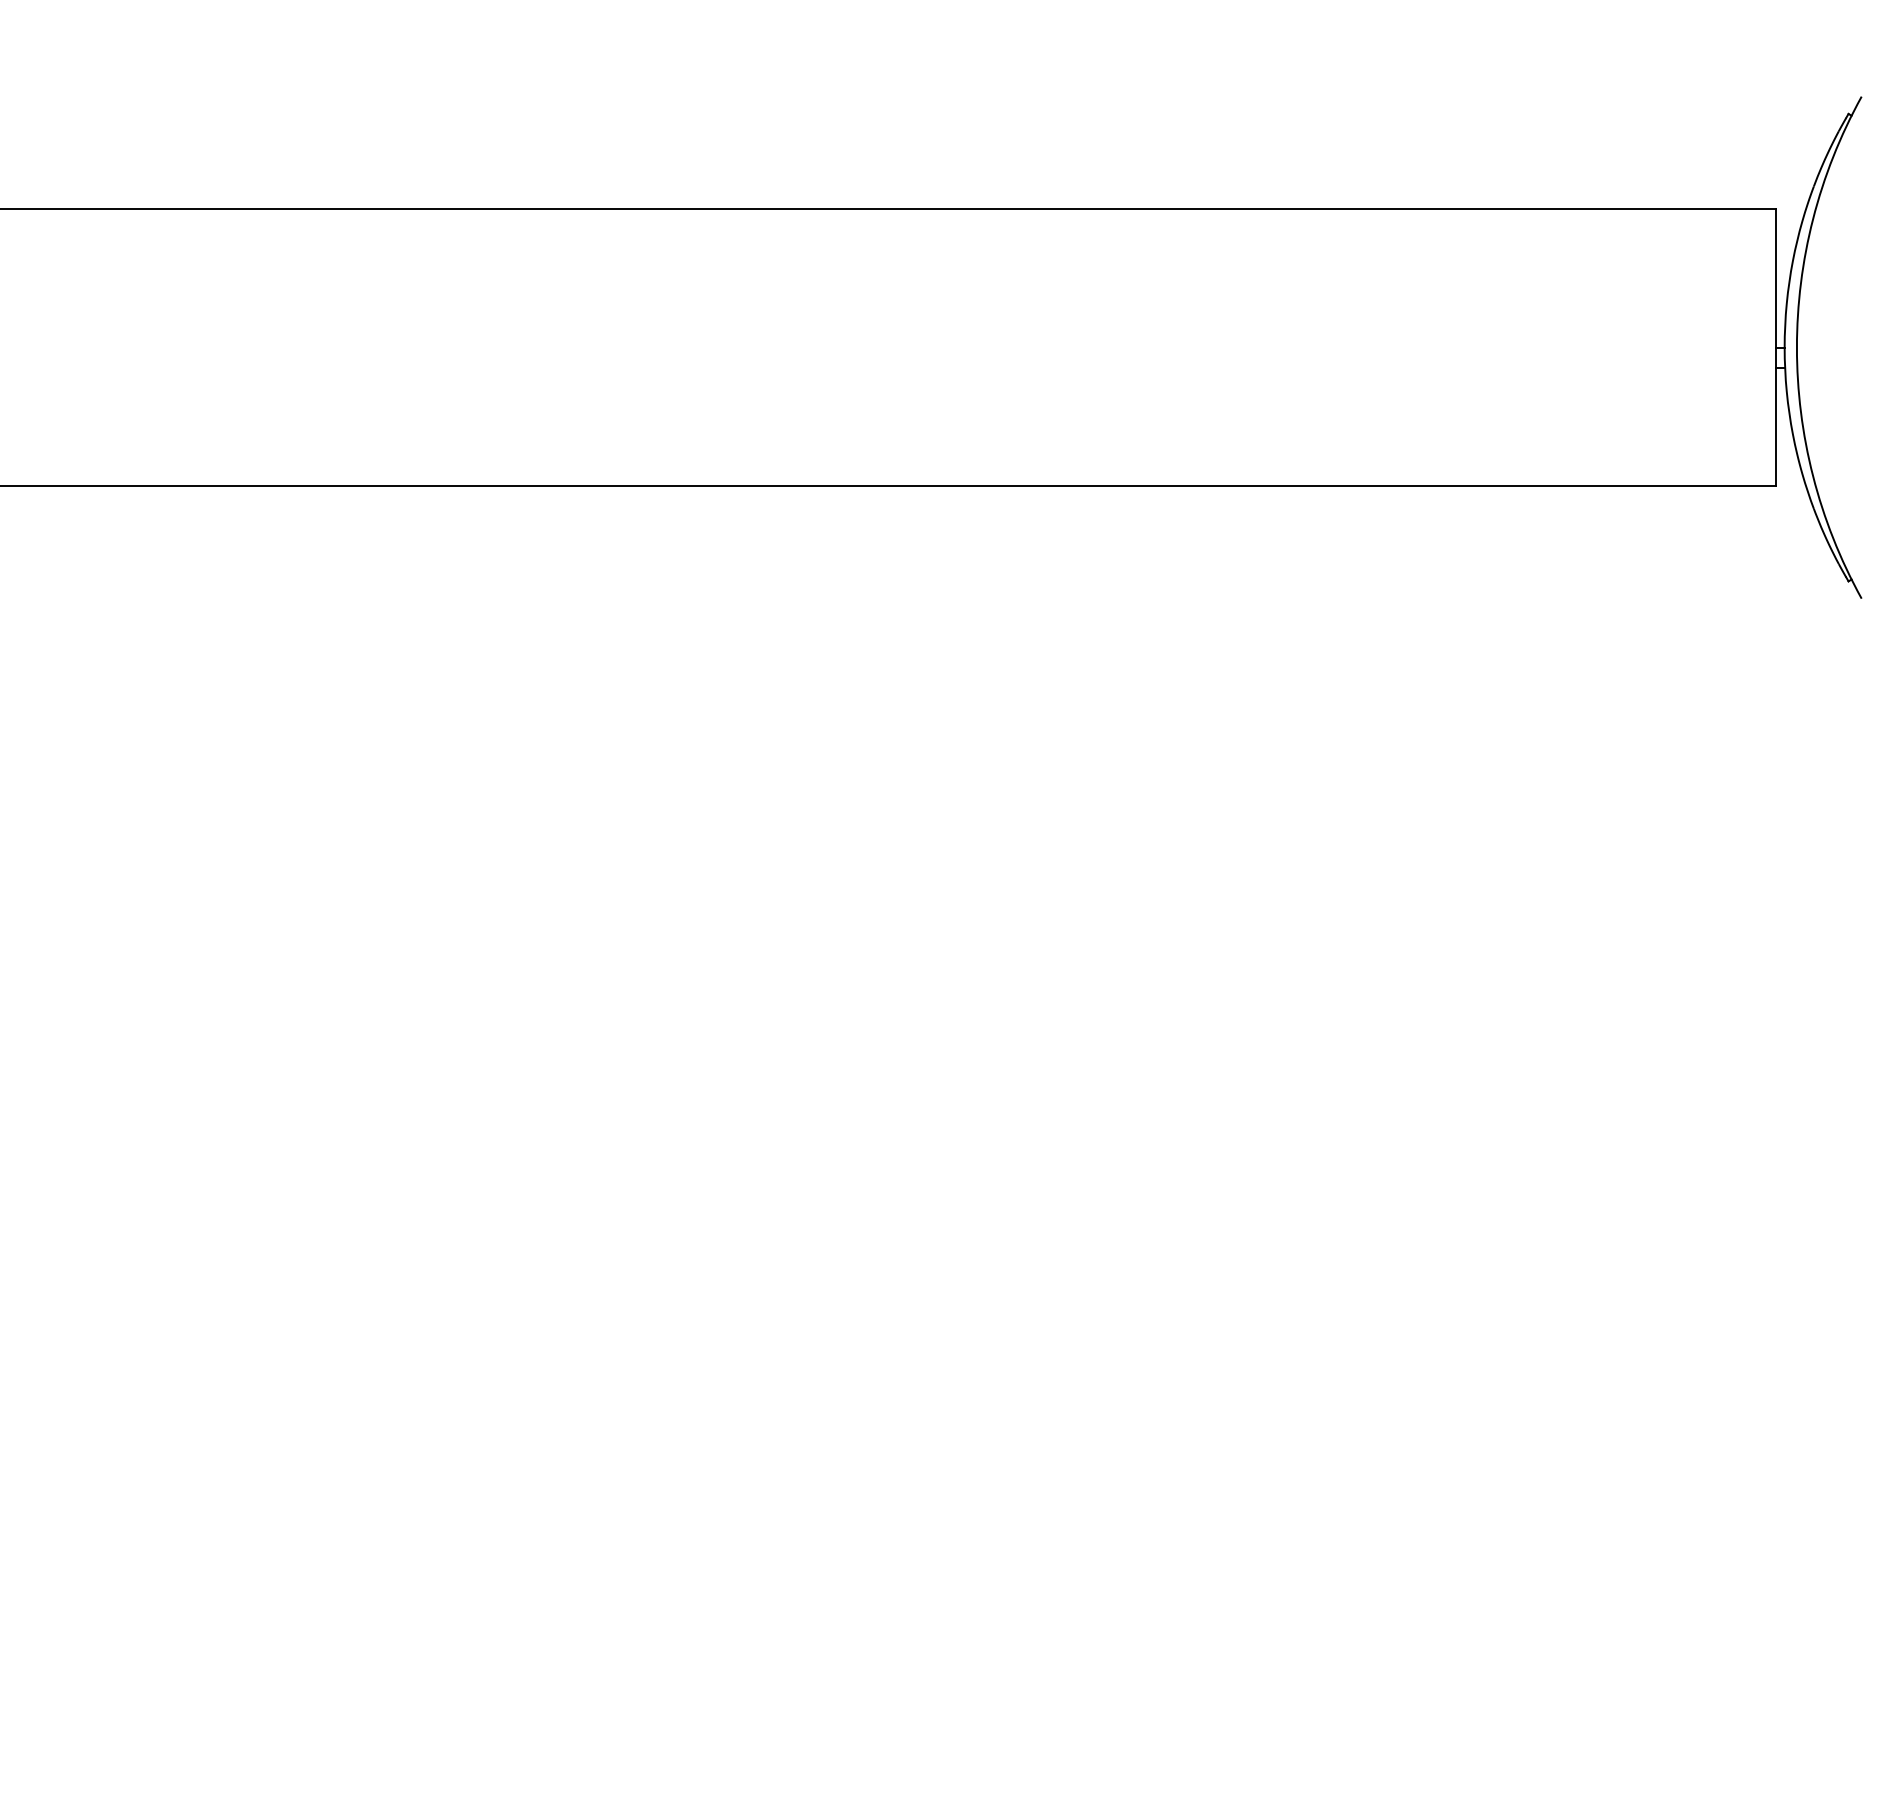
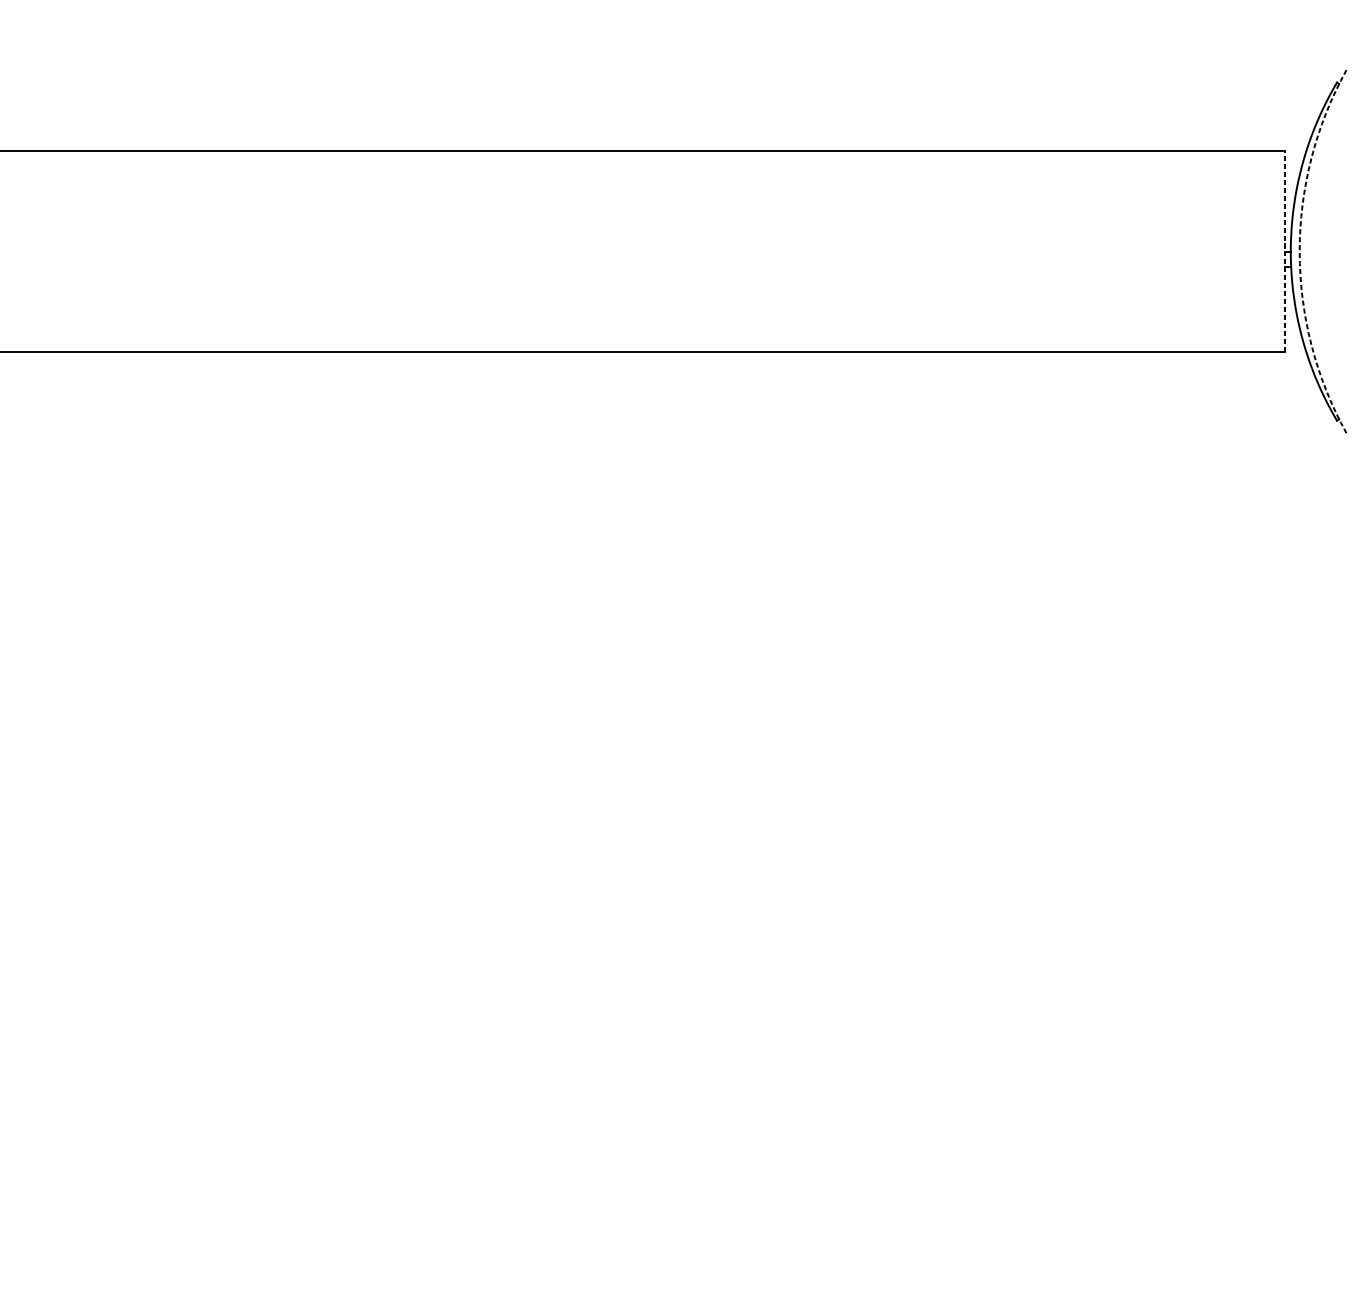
line: (1776, 347) -> (1284, 251), solid -> dashed
arc: (1796, 347) -> (1299, 251), solid -> dashed

